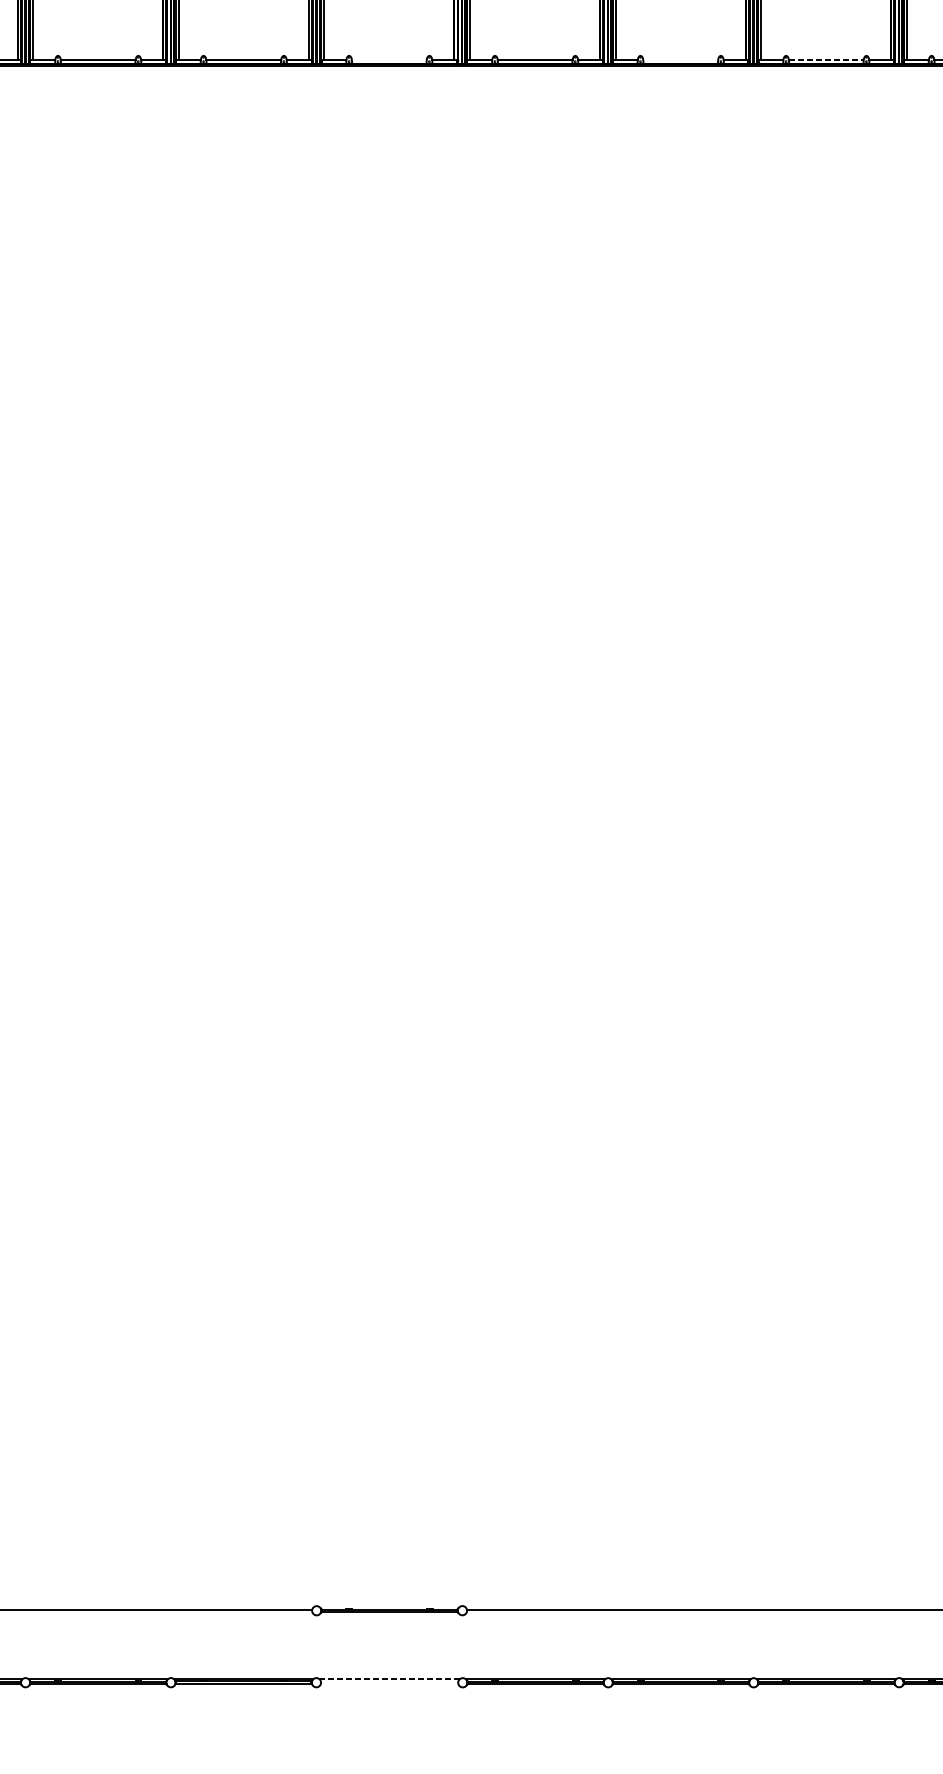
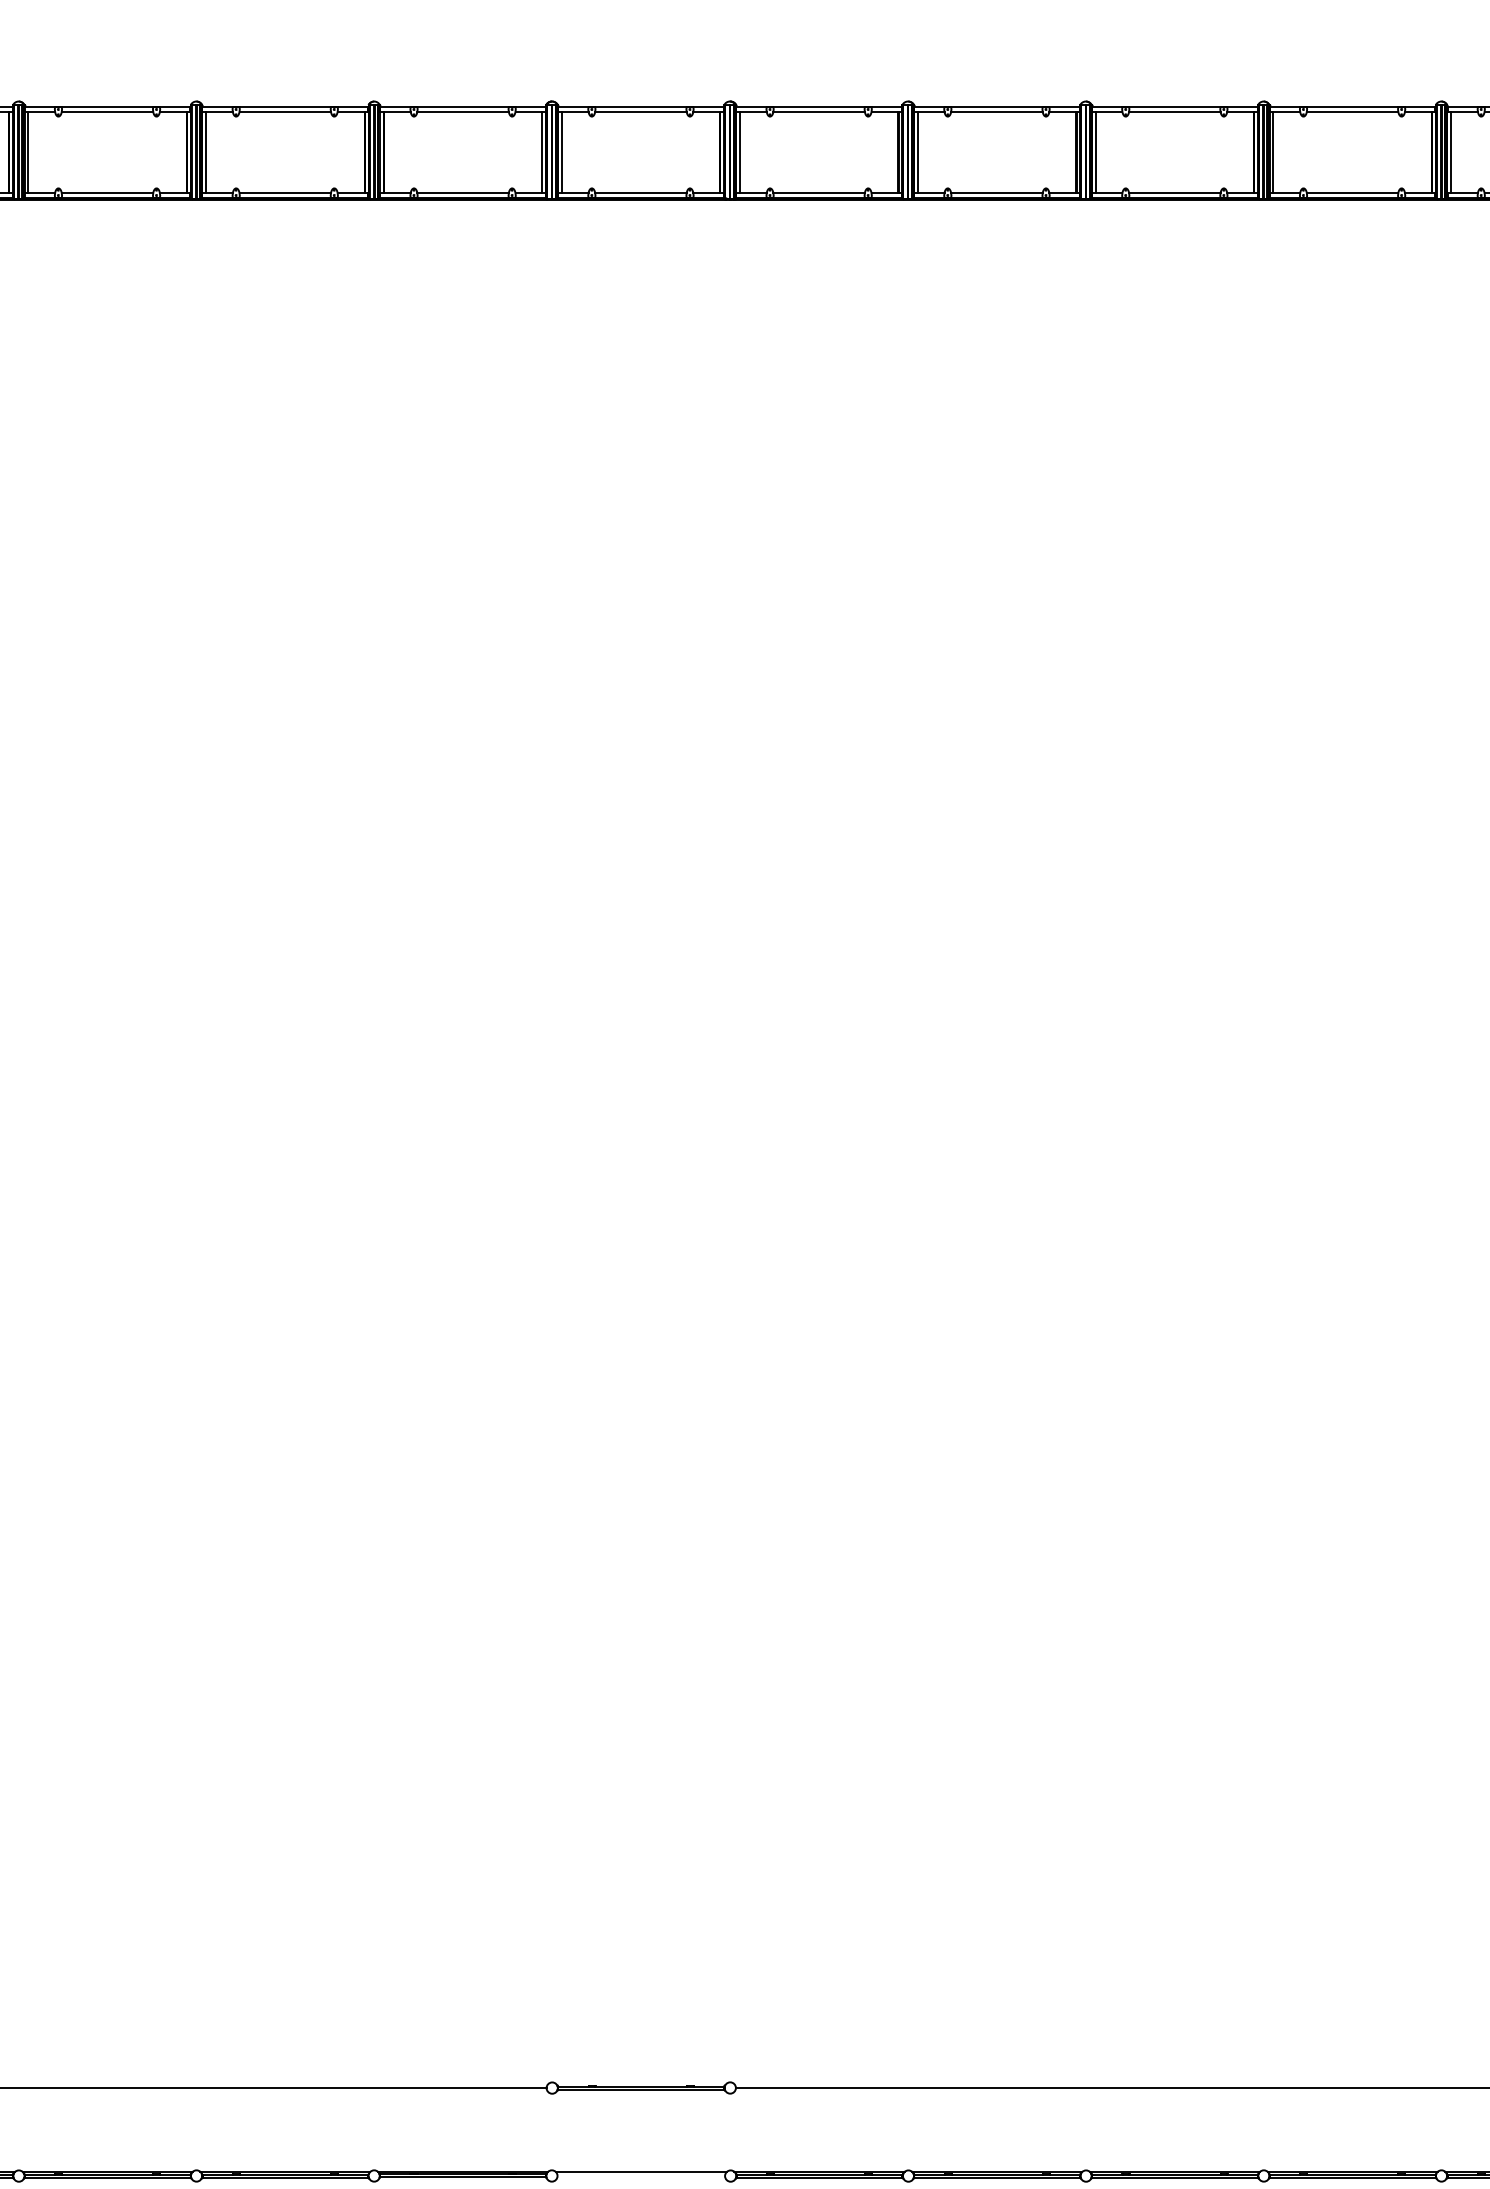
line: (388, 60) -> (640, 193), added
line: (680, 60) -> (996, 193), added
line: (826, 60) -> (1174, 193), dashed -> solid
line: (389, 1679) -> (641, 2171), dashed -> solid

